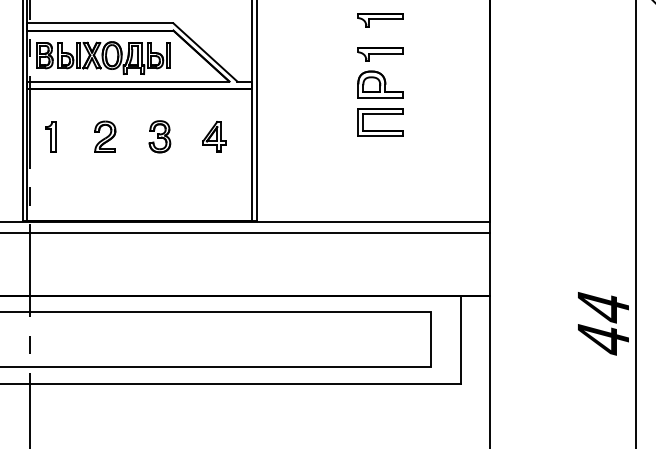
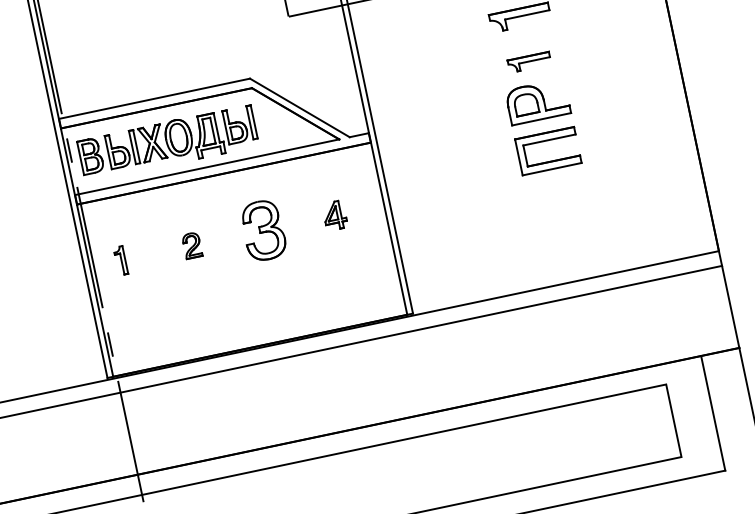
part: (380, 54) -> (529, 62), size x0.7
part: (50, 136) -> (120, 260), size x0.7
part: (105, 136) -> (192, 245), size x0.6
part: (159, 136) -> (262, 230), size x1.4
part: (214, 136) -> (334, 215), size x0.7

